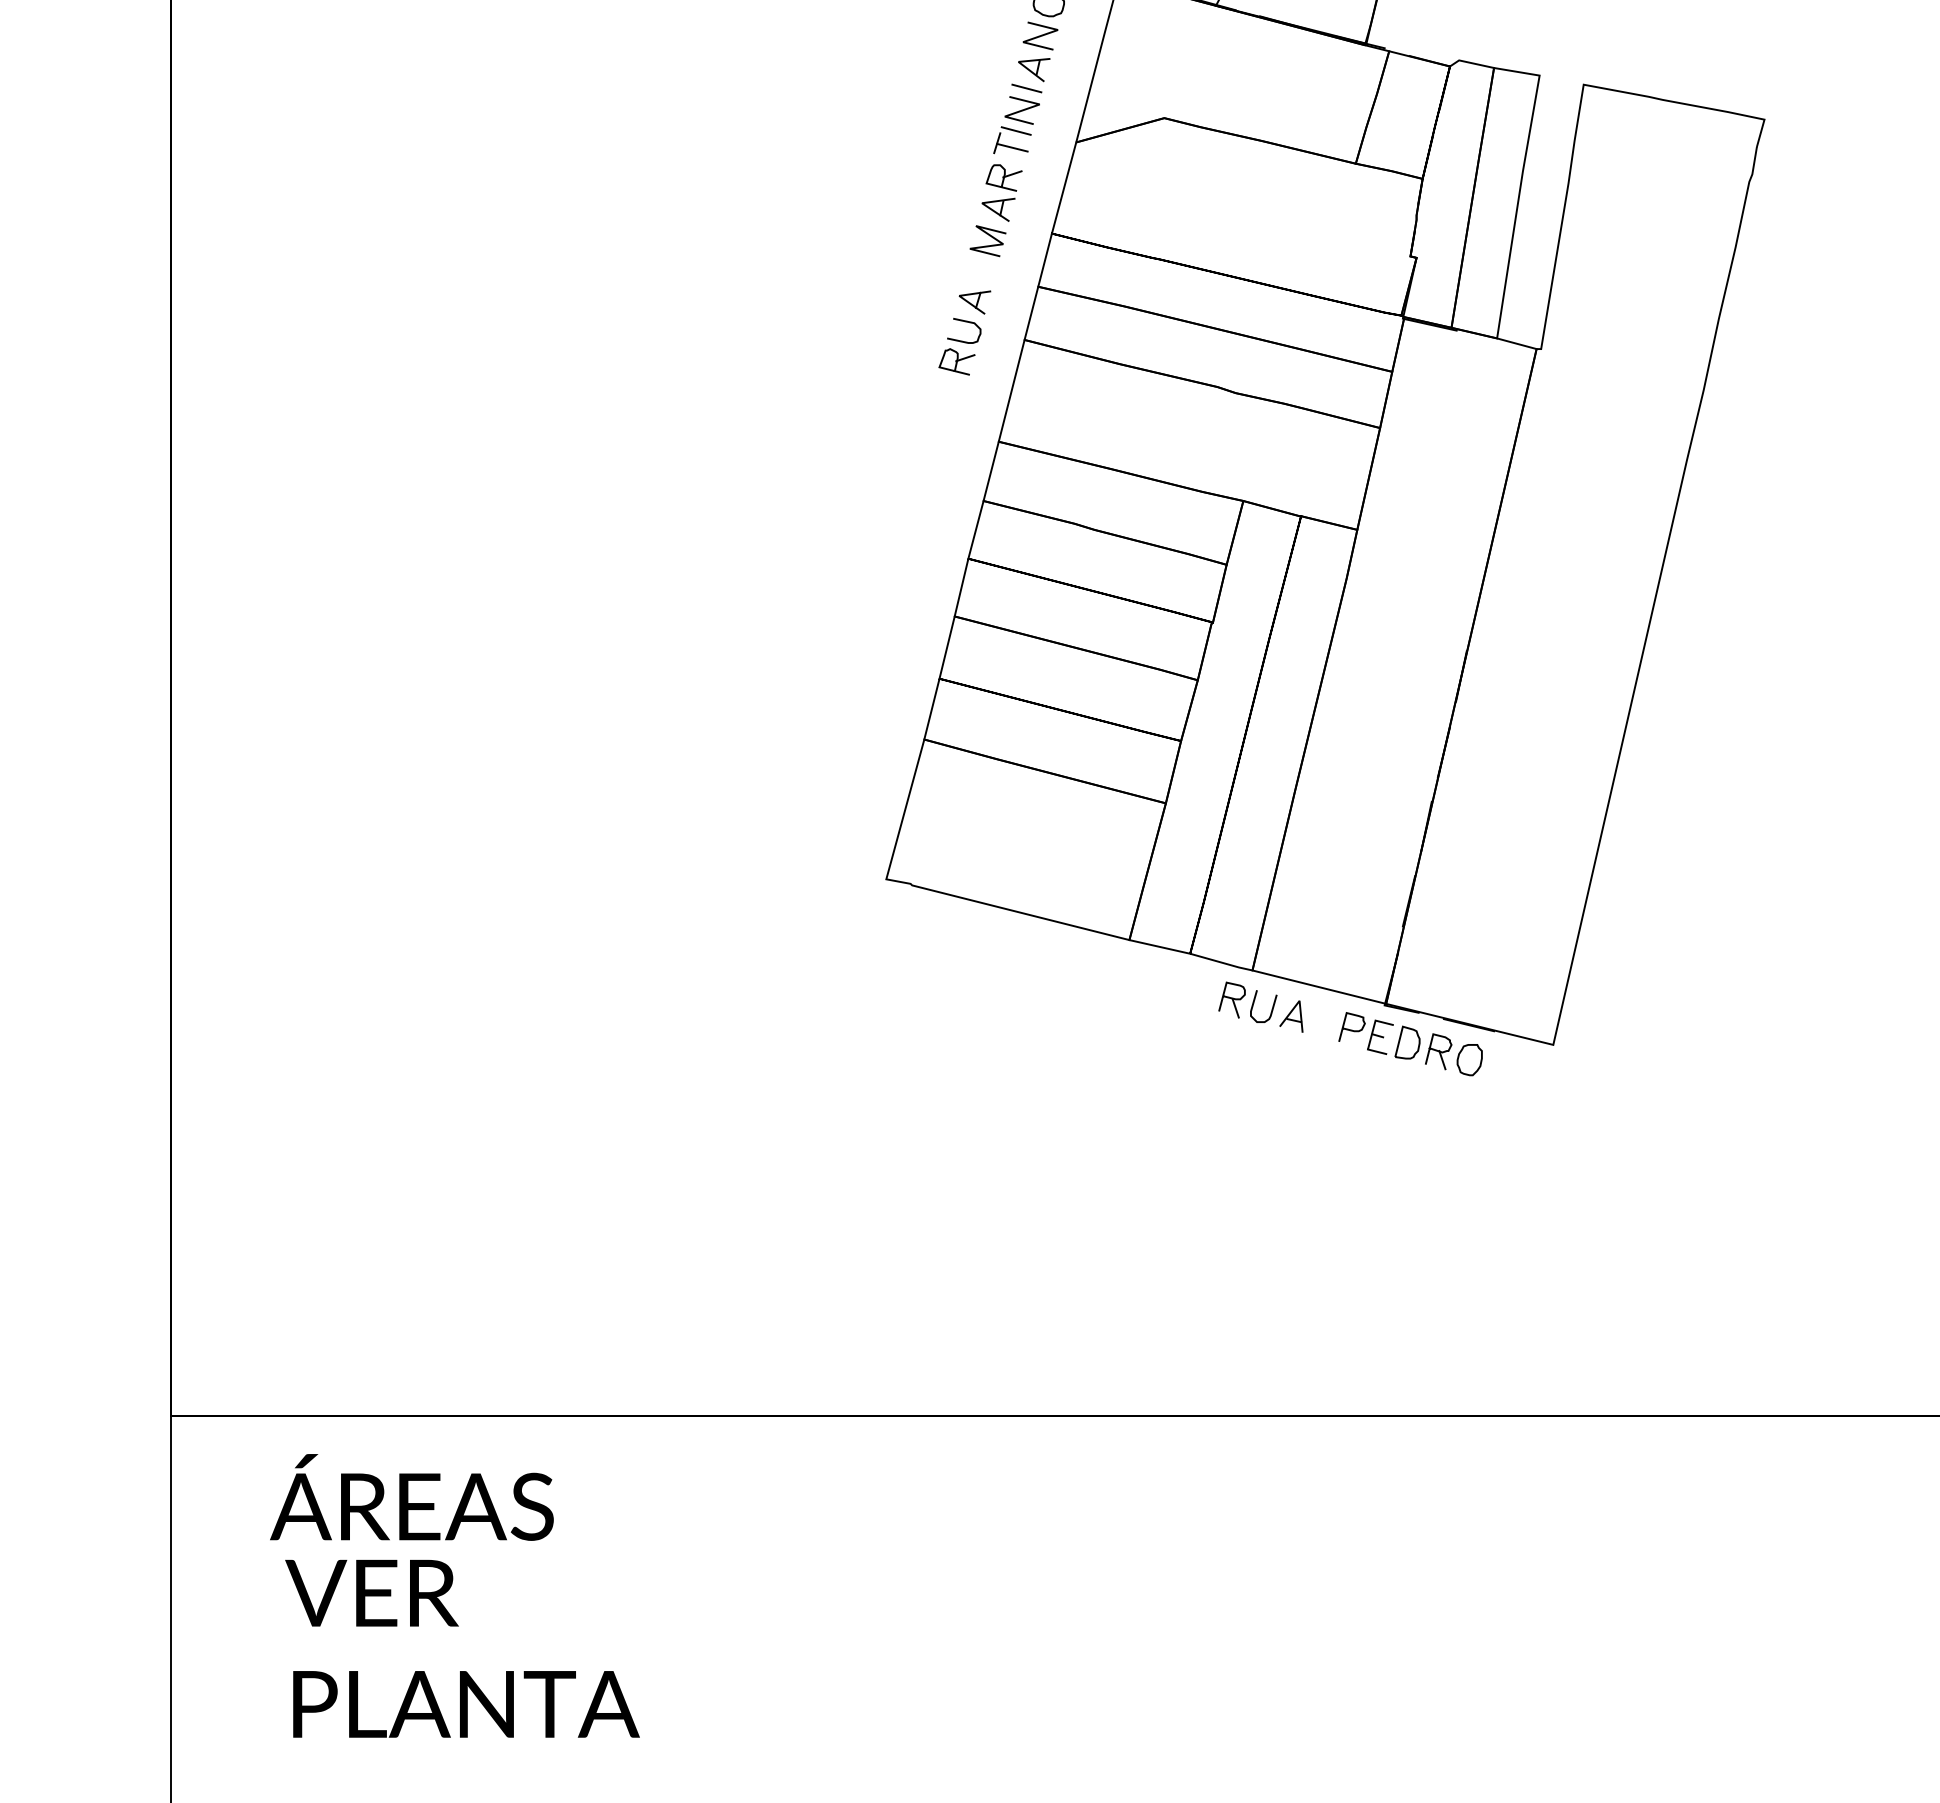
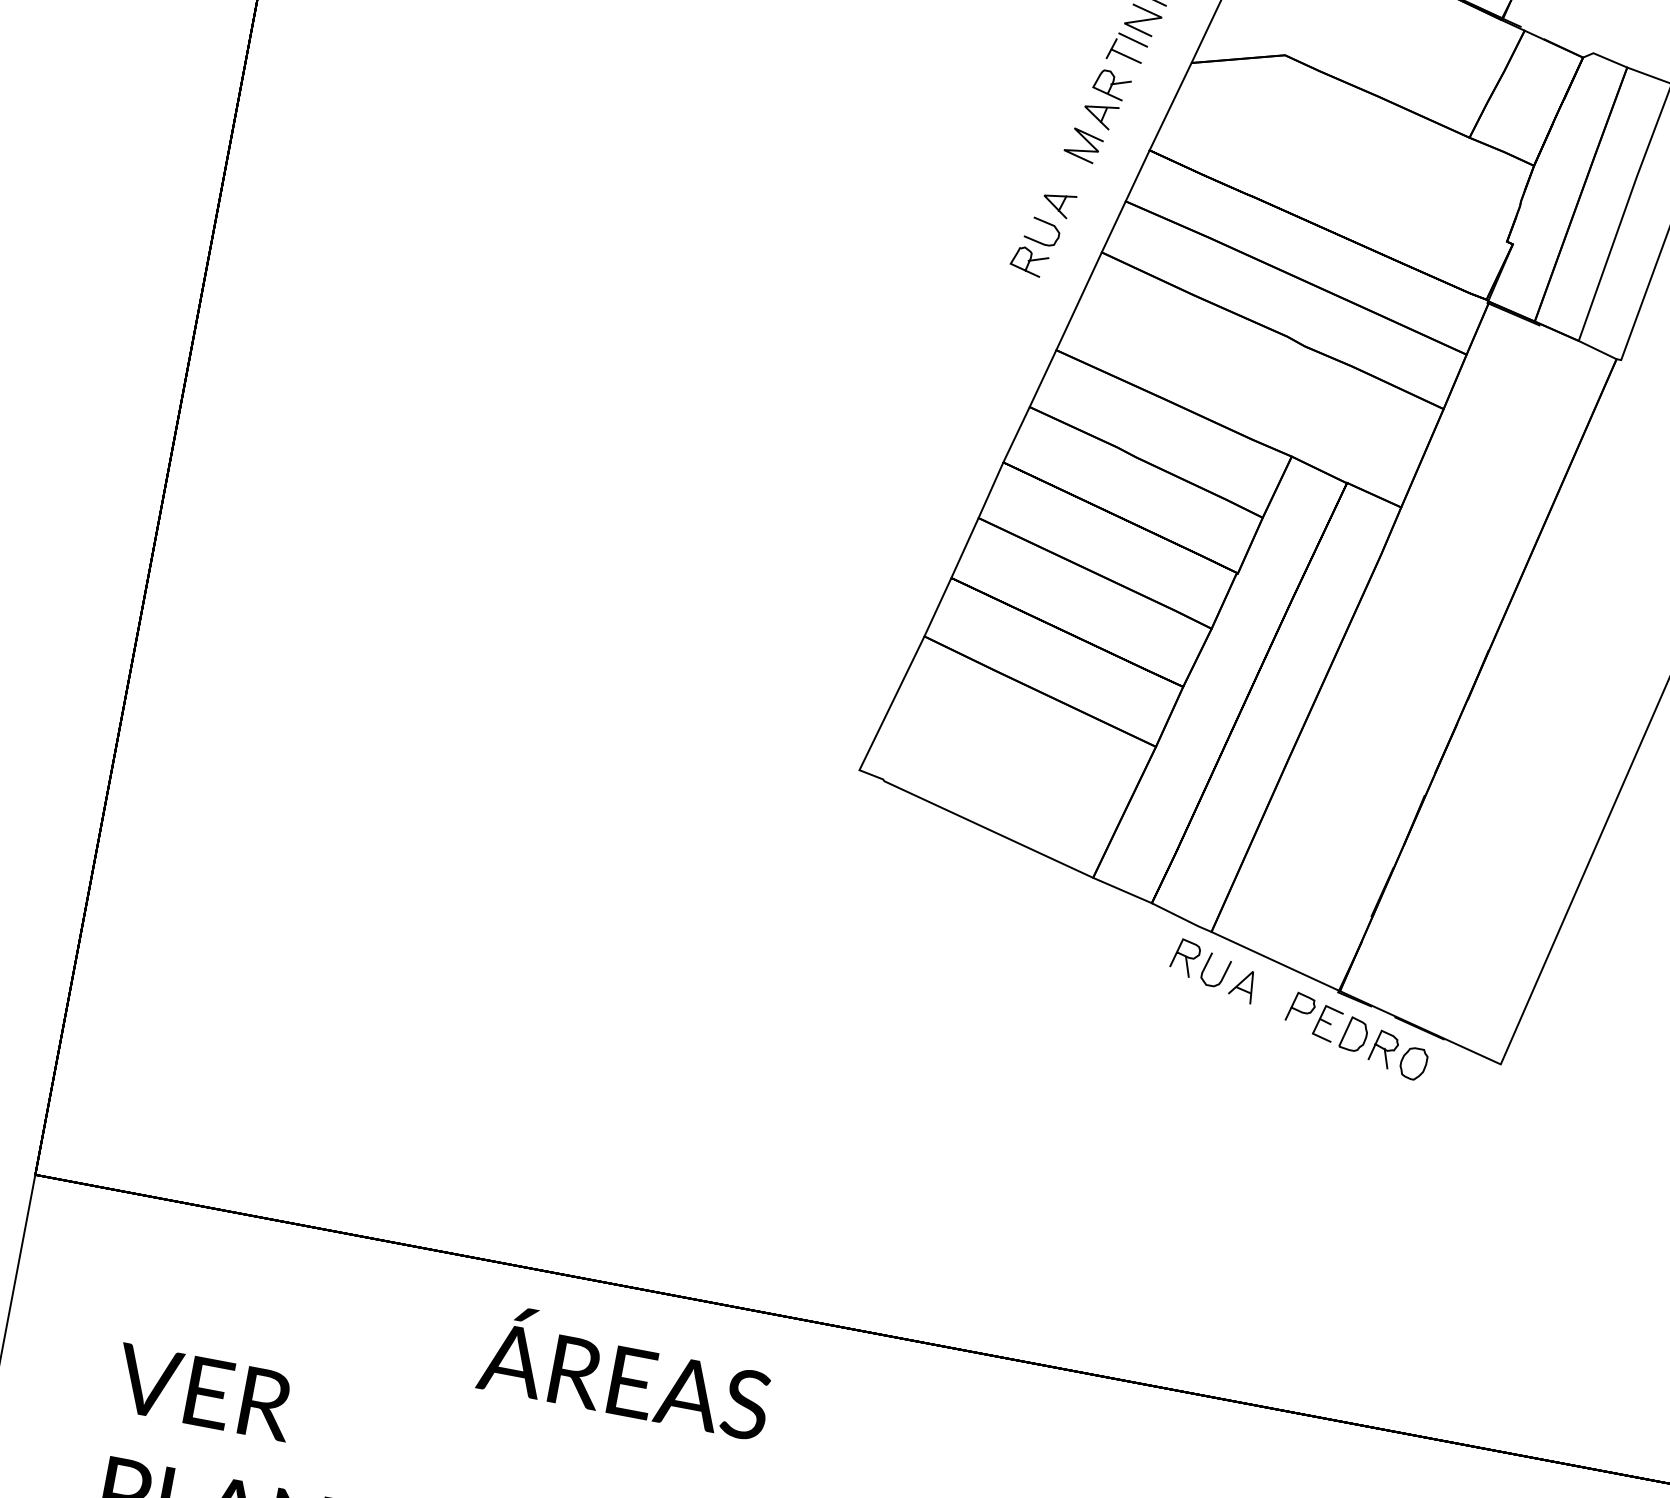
text: (411, 1497) -> (625, 1371), moved

